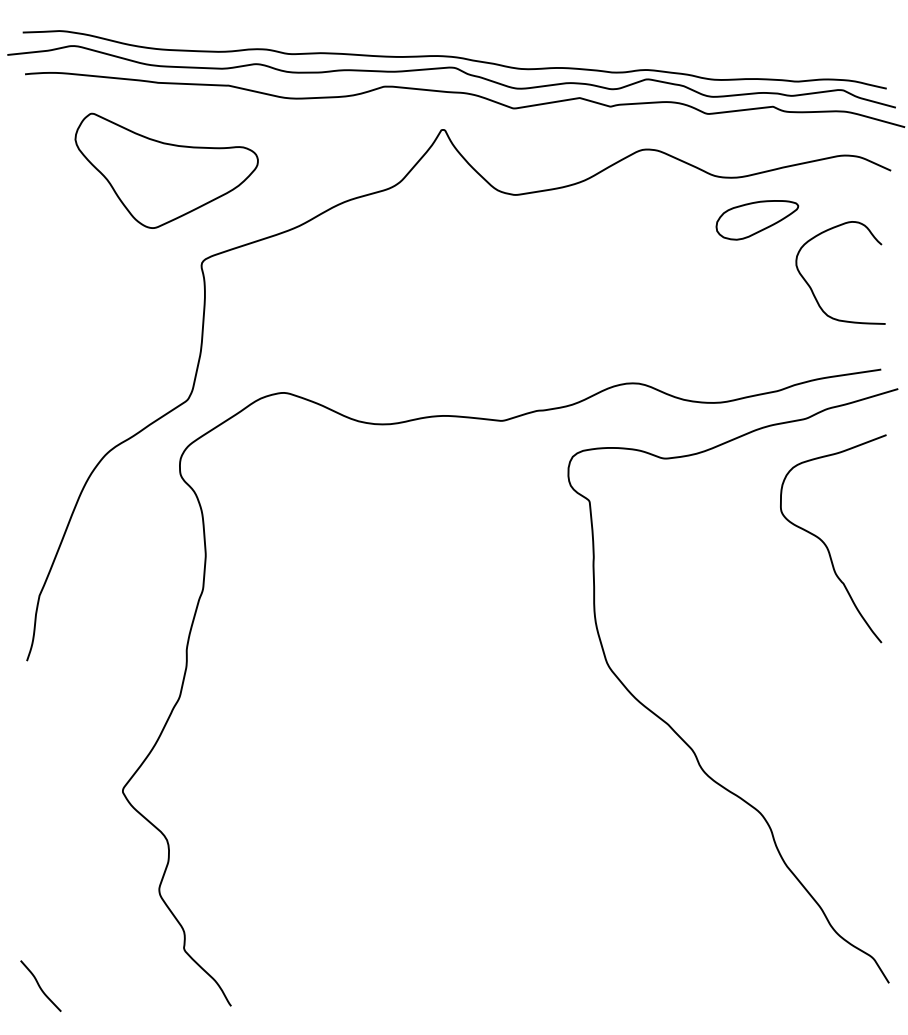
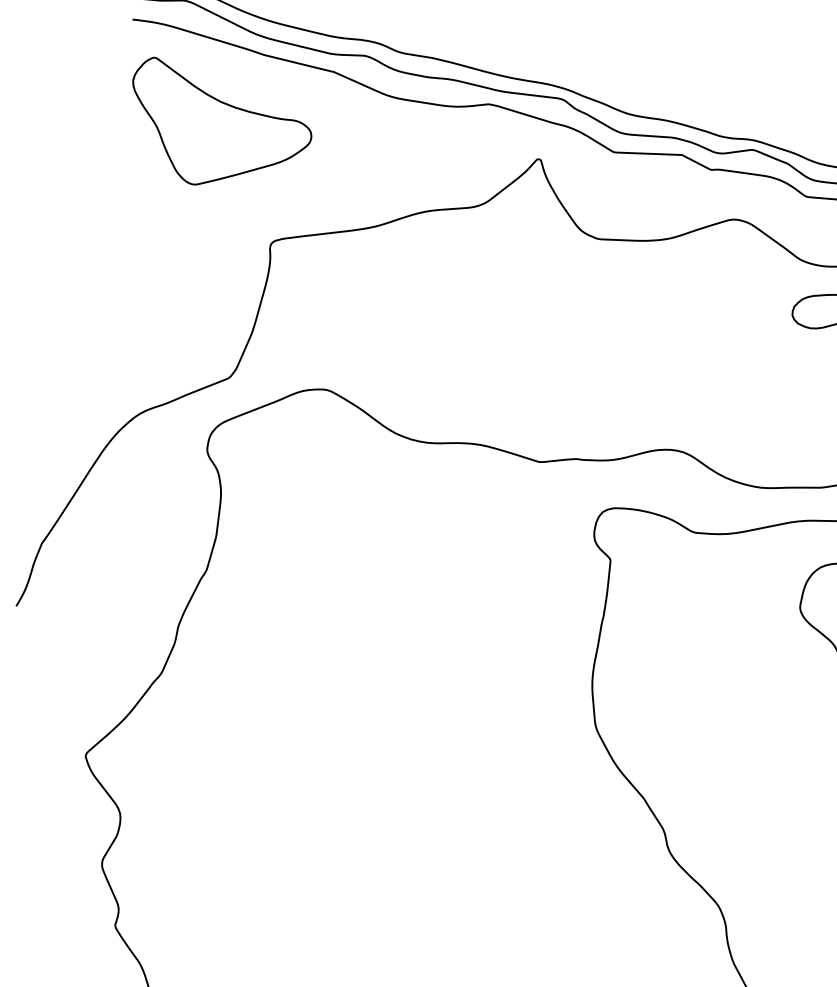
part: (166, 170) -> (217, 129), moved

